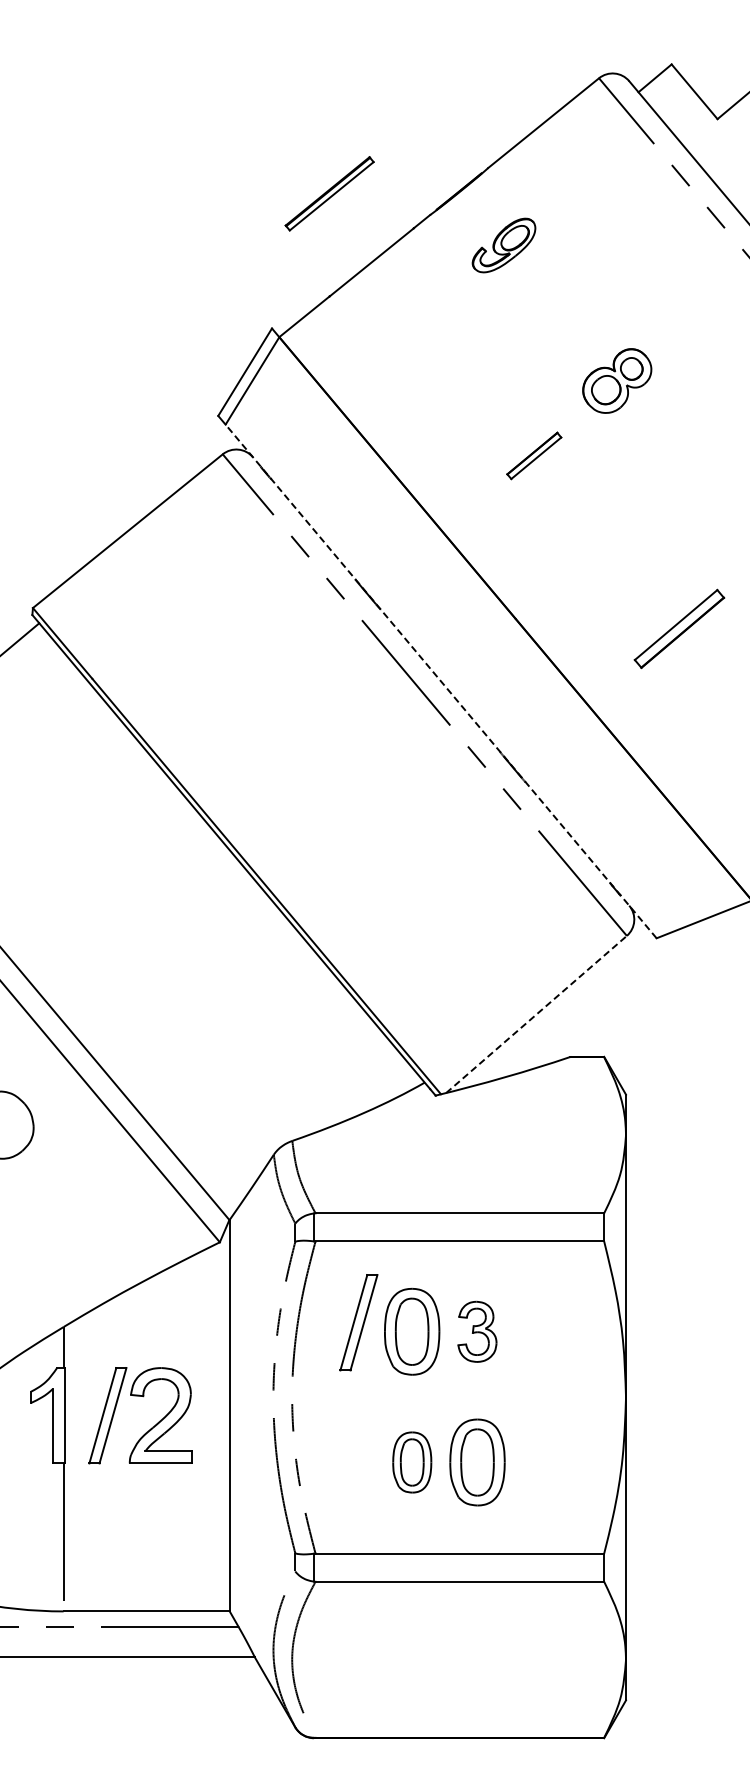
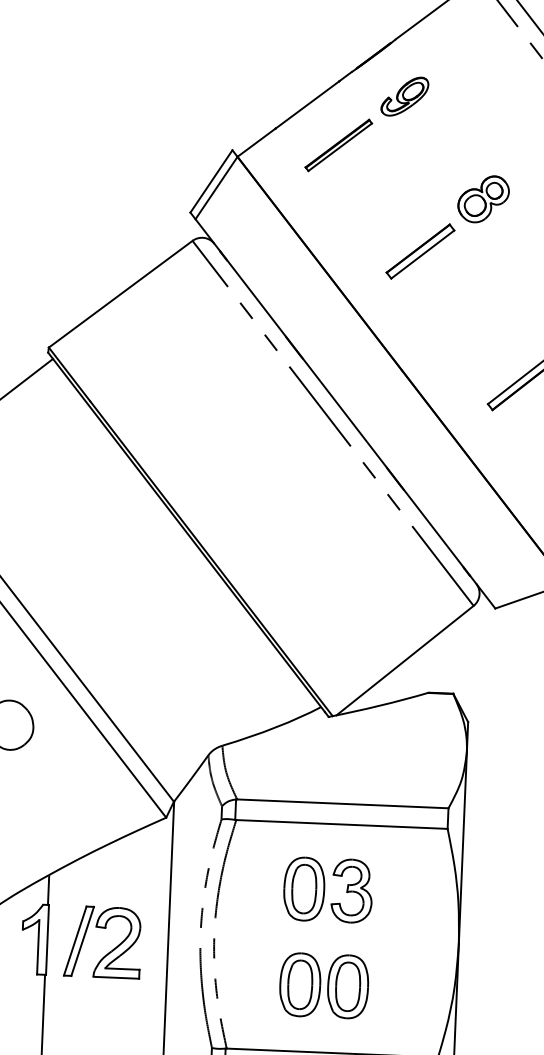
part: (329, 193) -> (338, 145), moved
part: (534, 455) -> (420, 251), size x1.67
line: (440, 681) -> (344, 413), dashed -> solid
line: (536, 1014) -> (405, 660), dashed -> solid
part: (358, 1322) -> (265, 880), removed
part: (477, 1331) -> (352, 890), size x1.43
part: (412, 1462) -> (300, 984), size x1.43

